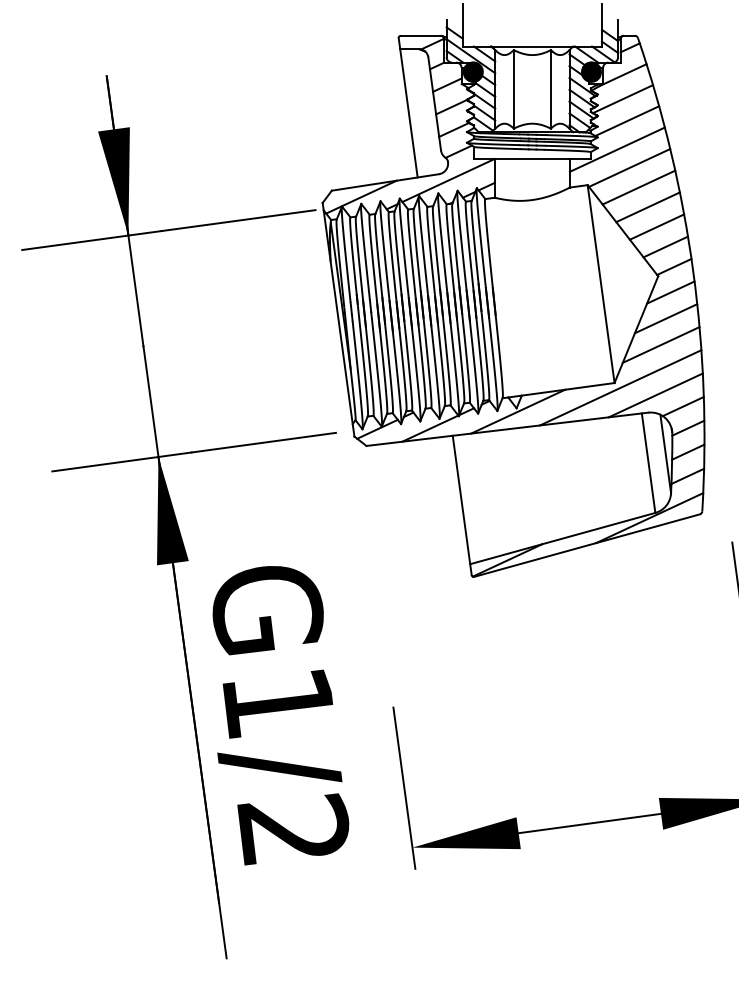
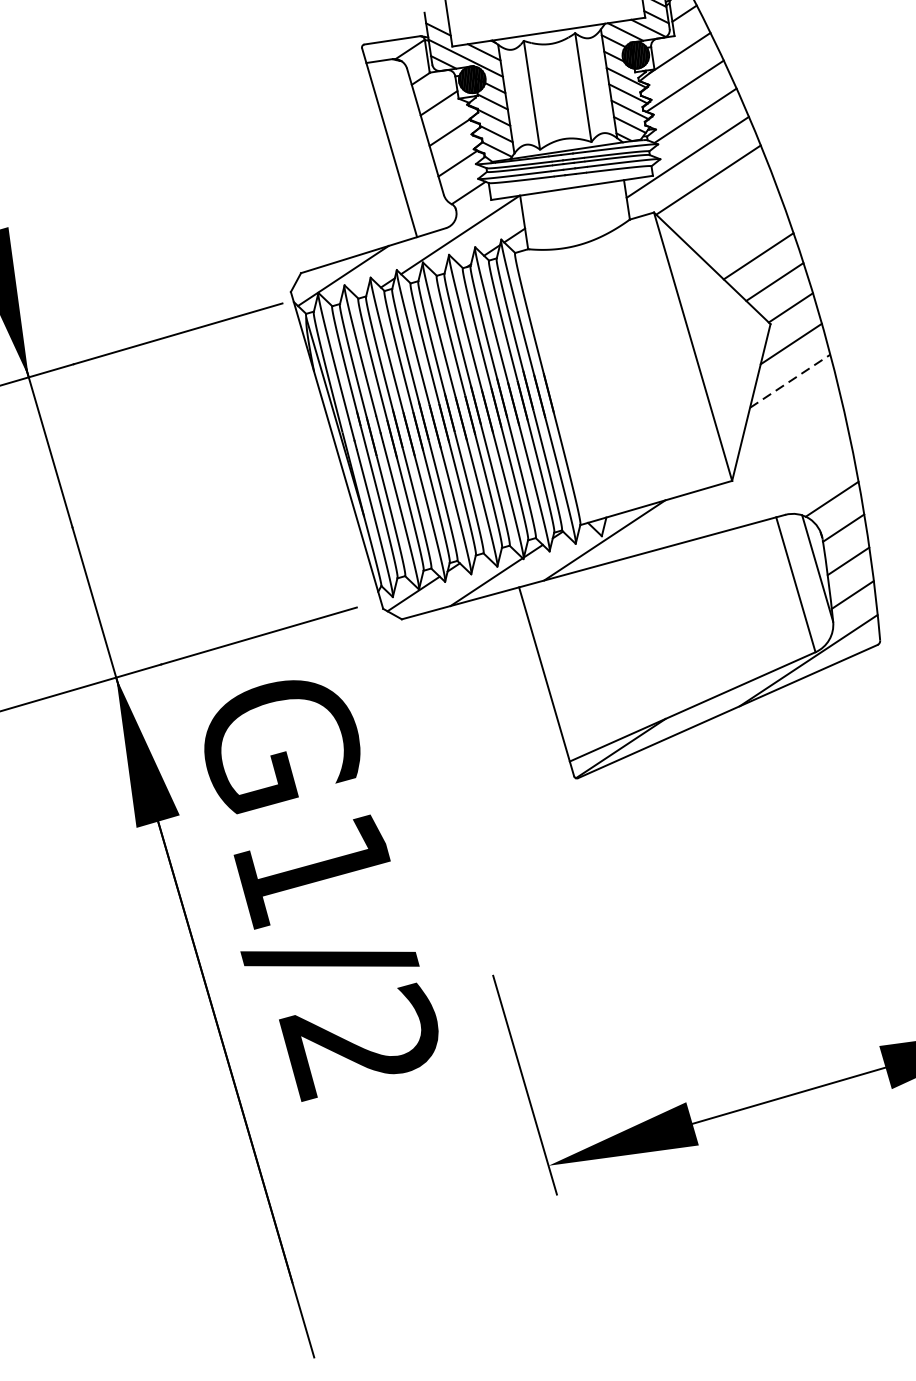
line: (638, 187) -> (724, 205), removed
line: (647, 207) -> (741, 231), removed
line: (666, 318) -> (790, 380), solid -> dashed
line: (660, 344) -> (787, 418), removed
line: (620, 387) -> (741, 485), removed
line: (655, 395) -> (791, 489), removed
text: (280, 715) -> (320, 886), moved

